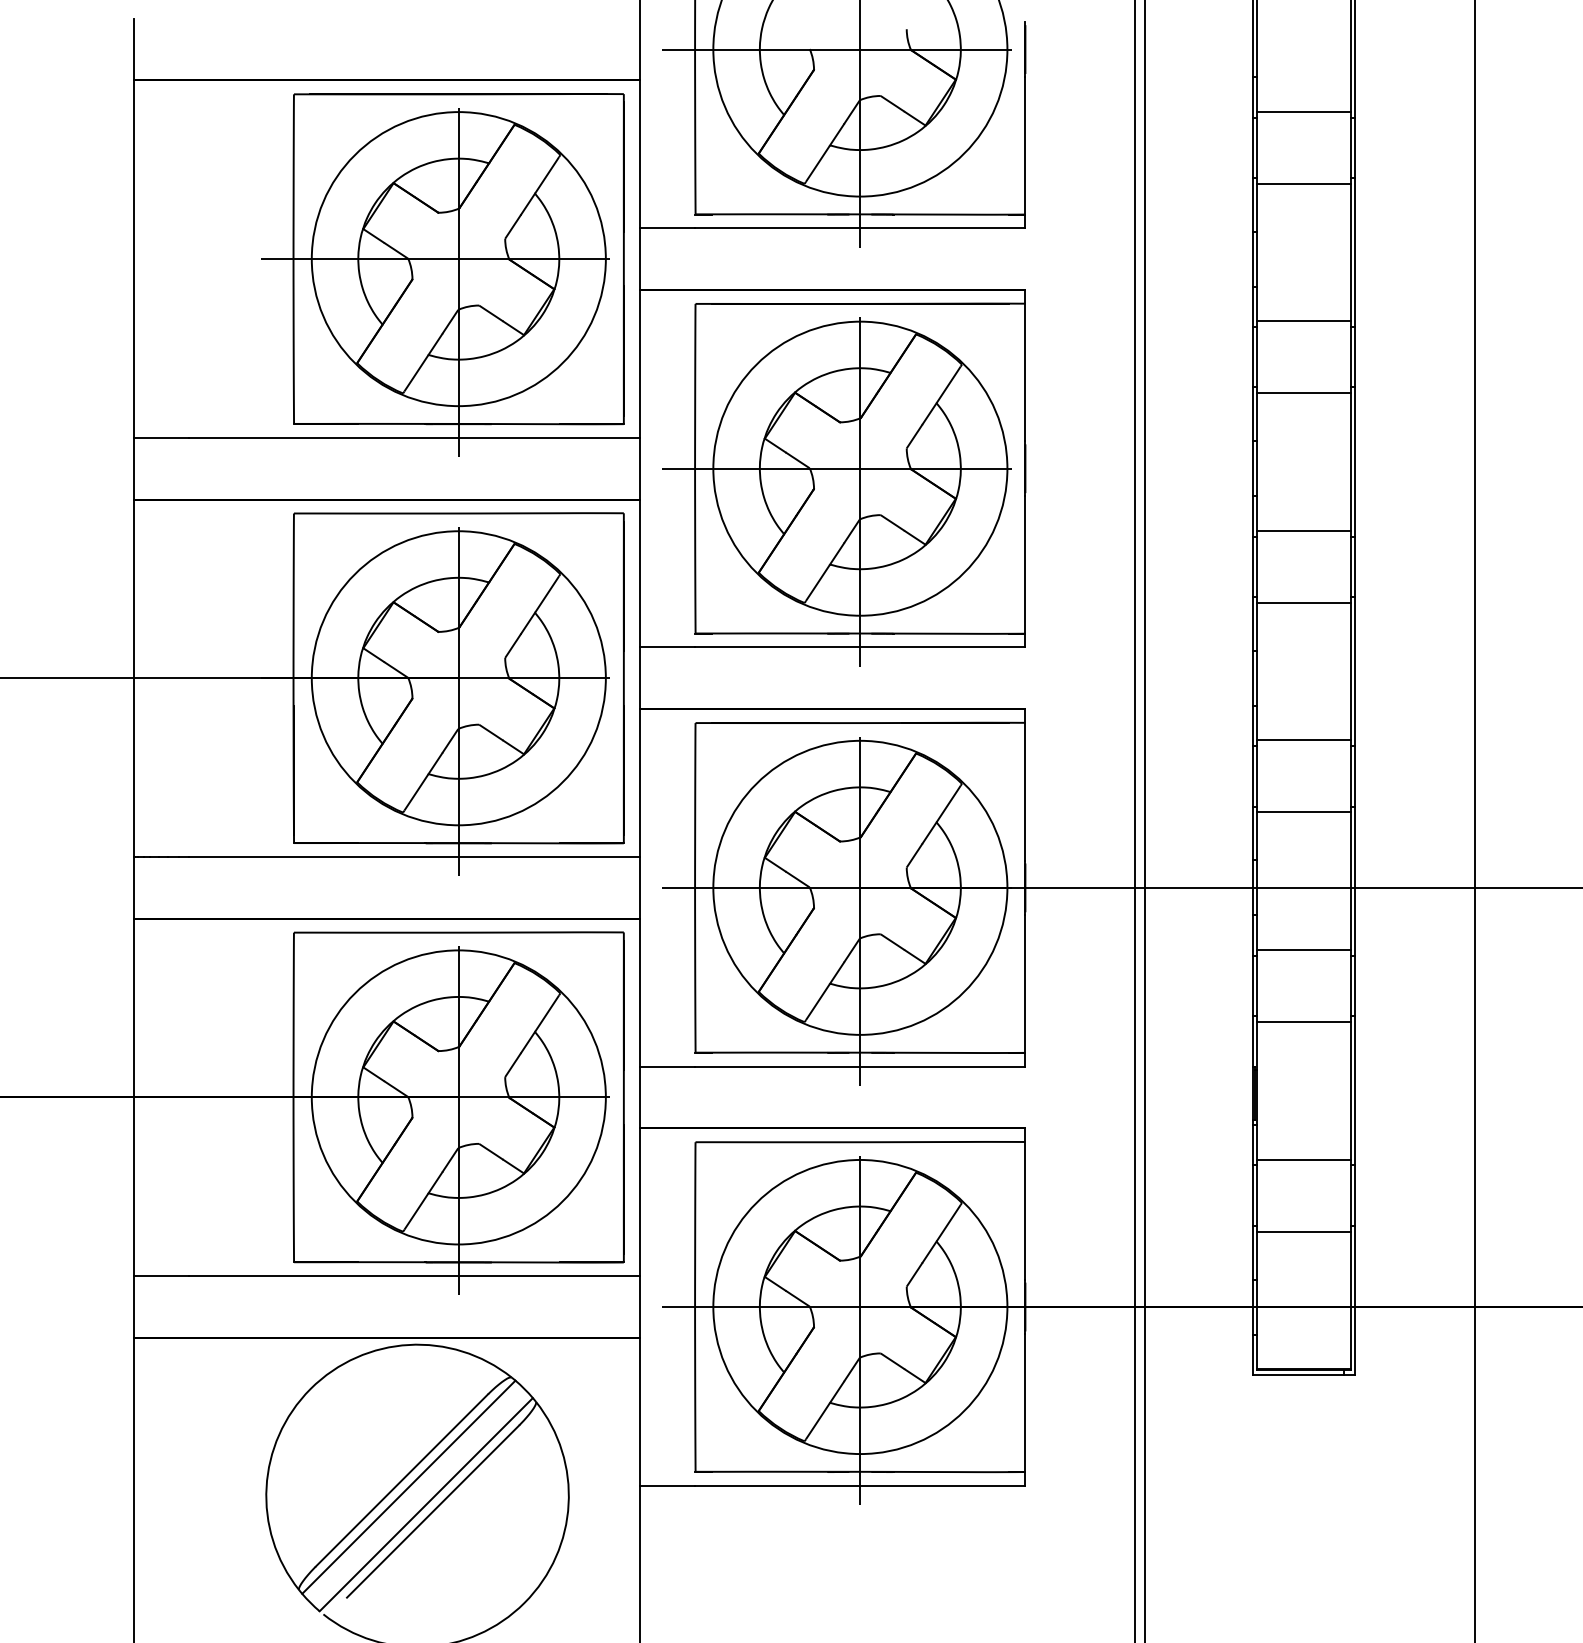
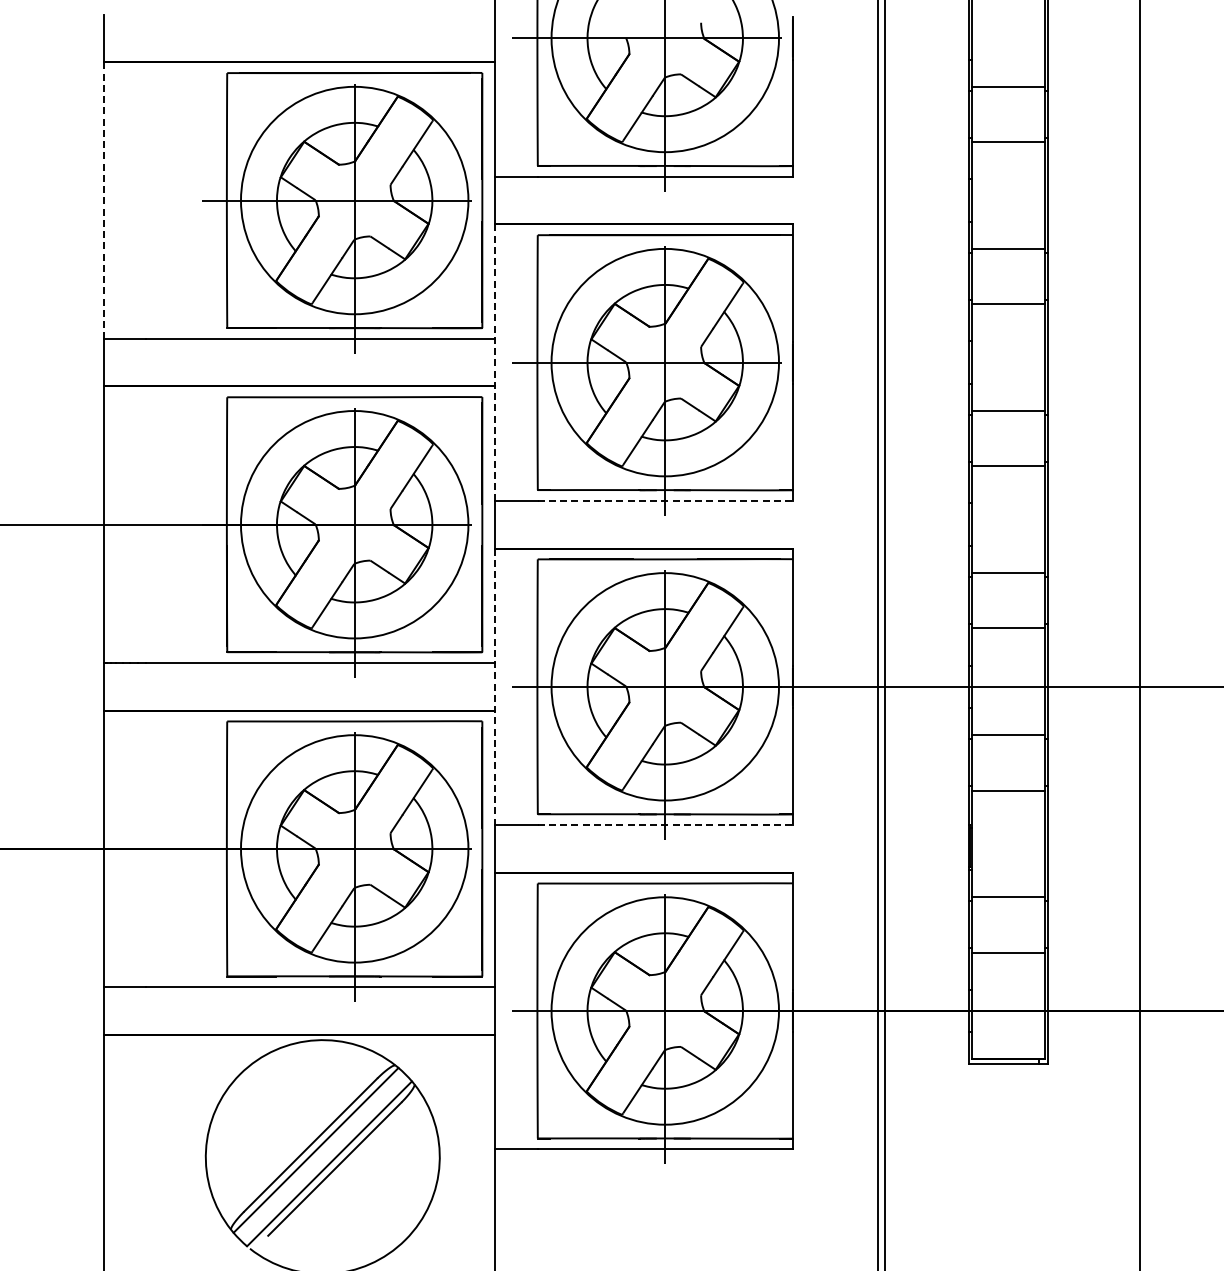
line: (134, 260) -> (103, 201), solid -> dashed
line: (640, 469) -> (495, 363), solid -> dashed
line: (860, 646) -> (665, 500), solid -> dashed
line: (640, 888) -> (495, 687), solid -> dashed
line: (860, 1067) -> (665, 825), solid -> dashed

